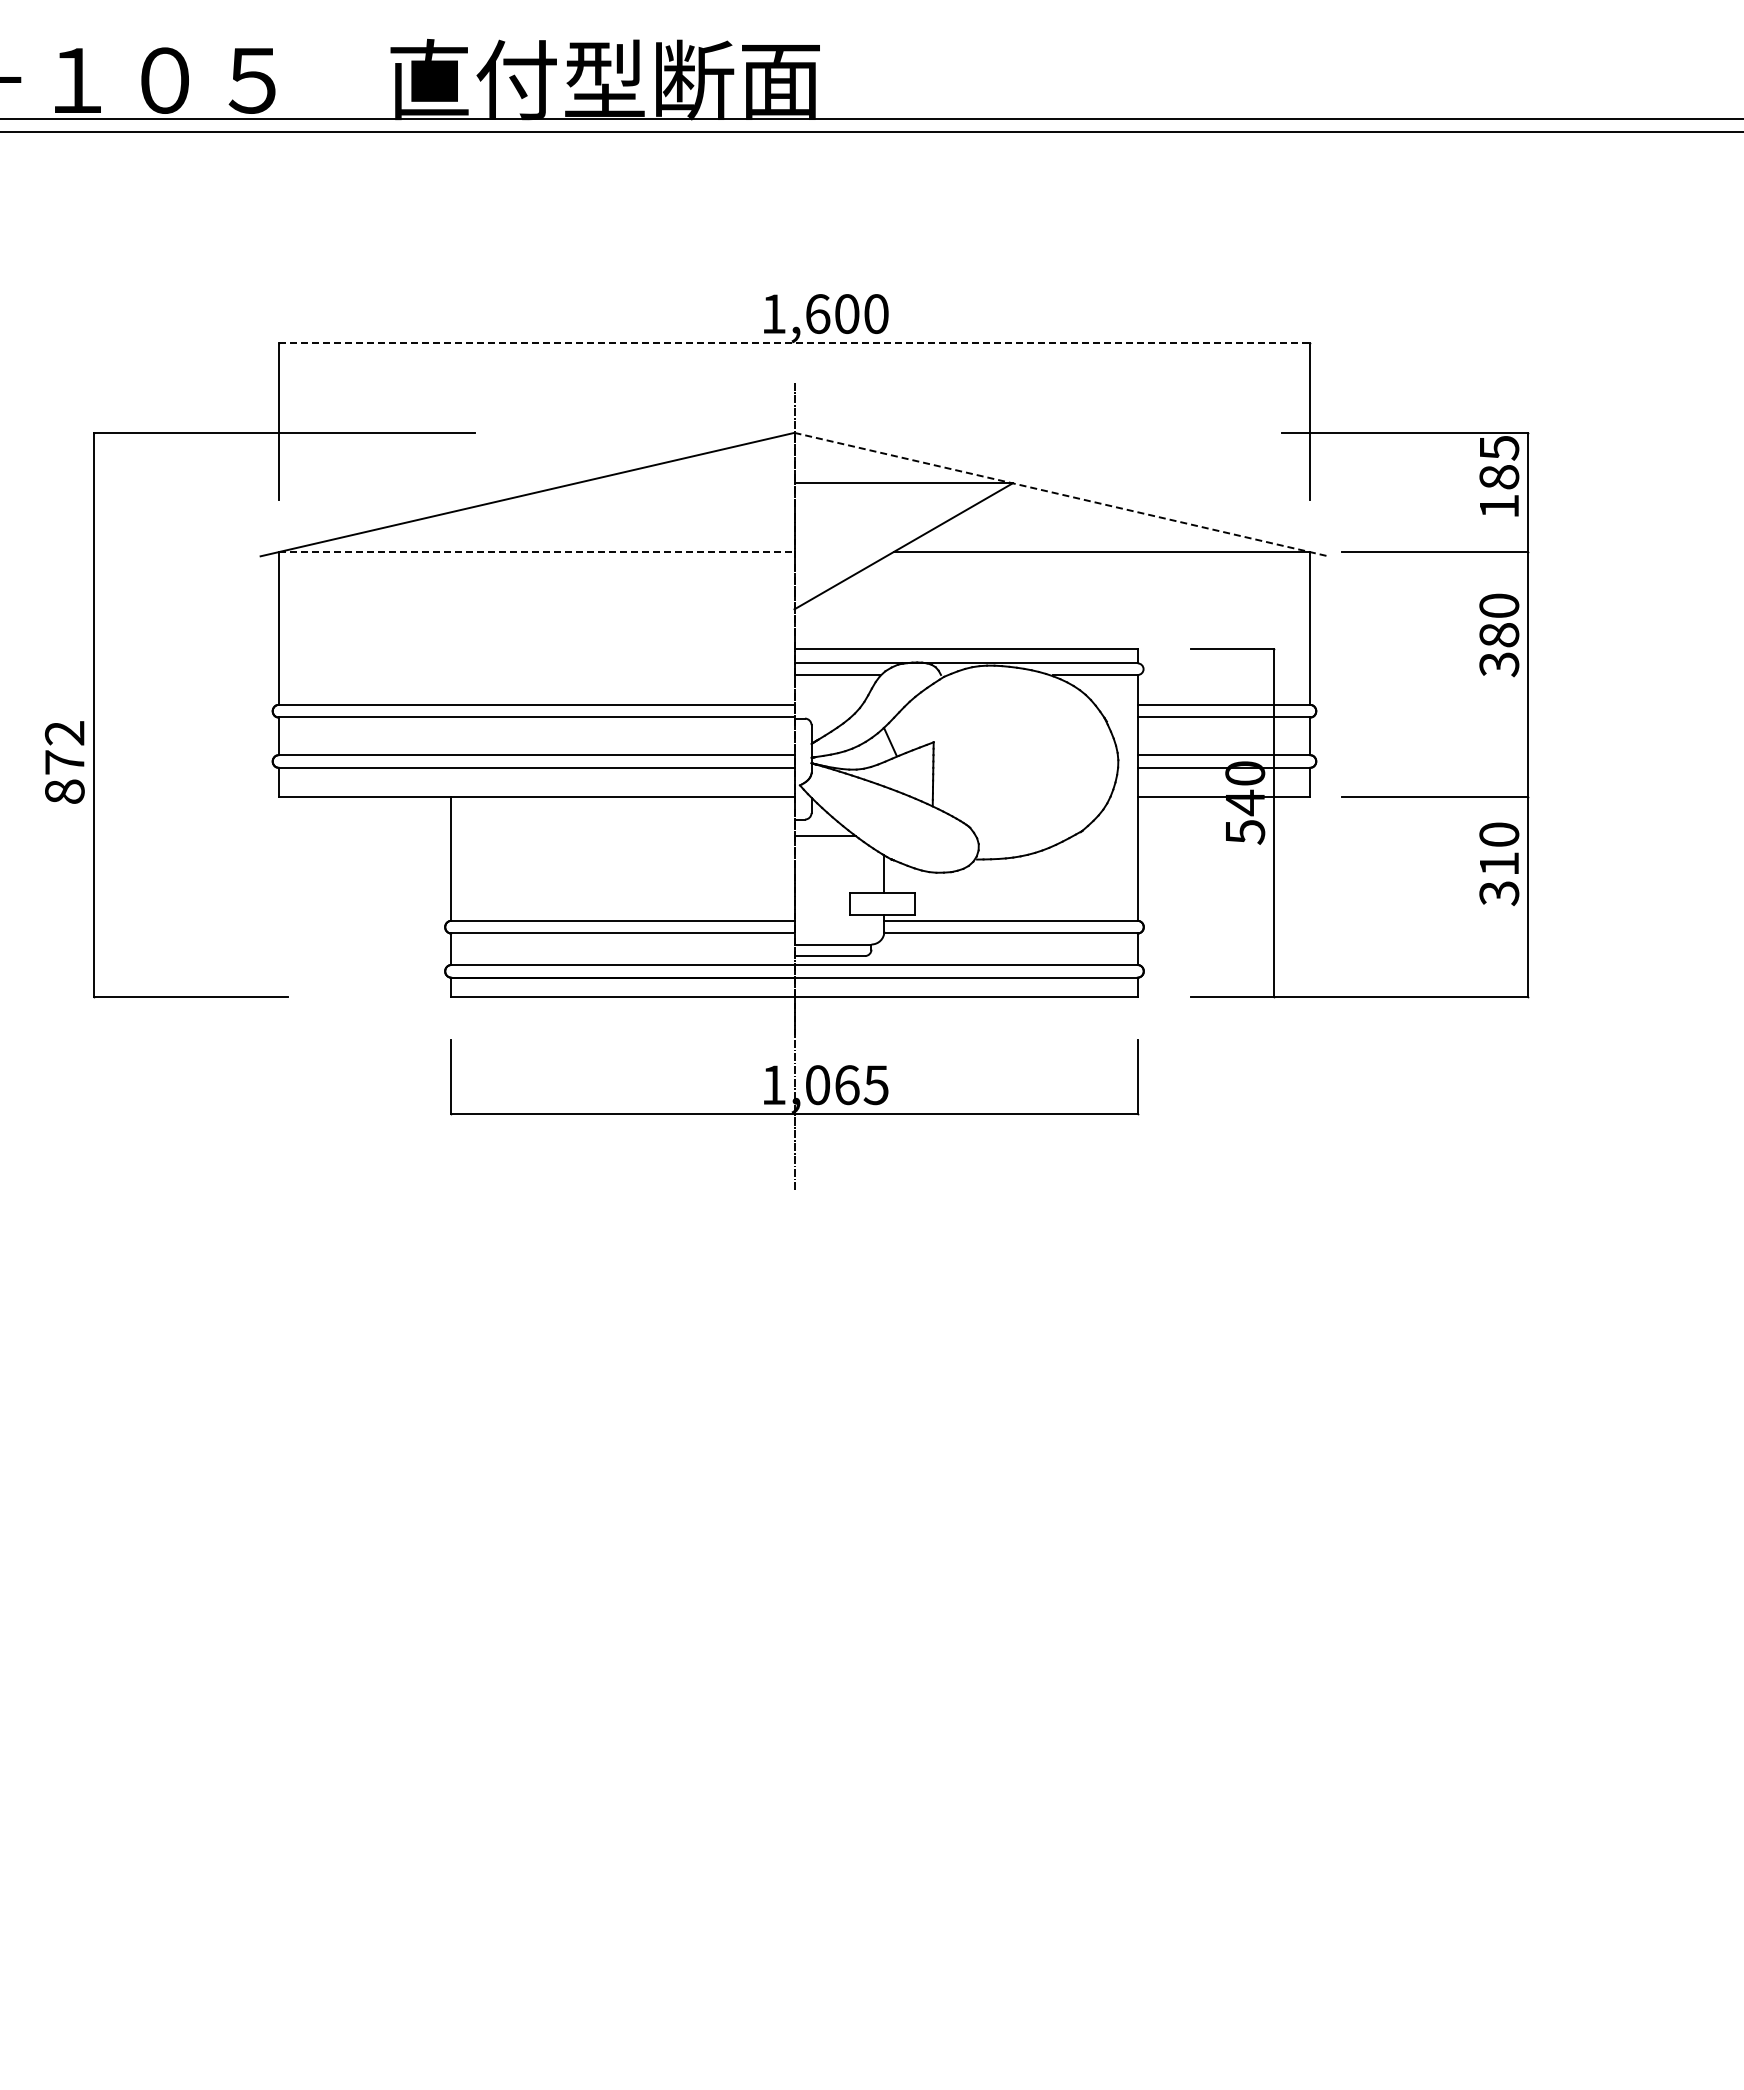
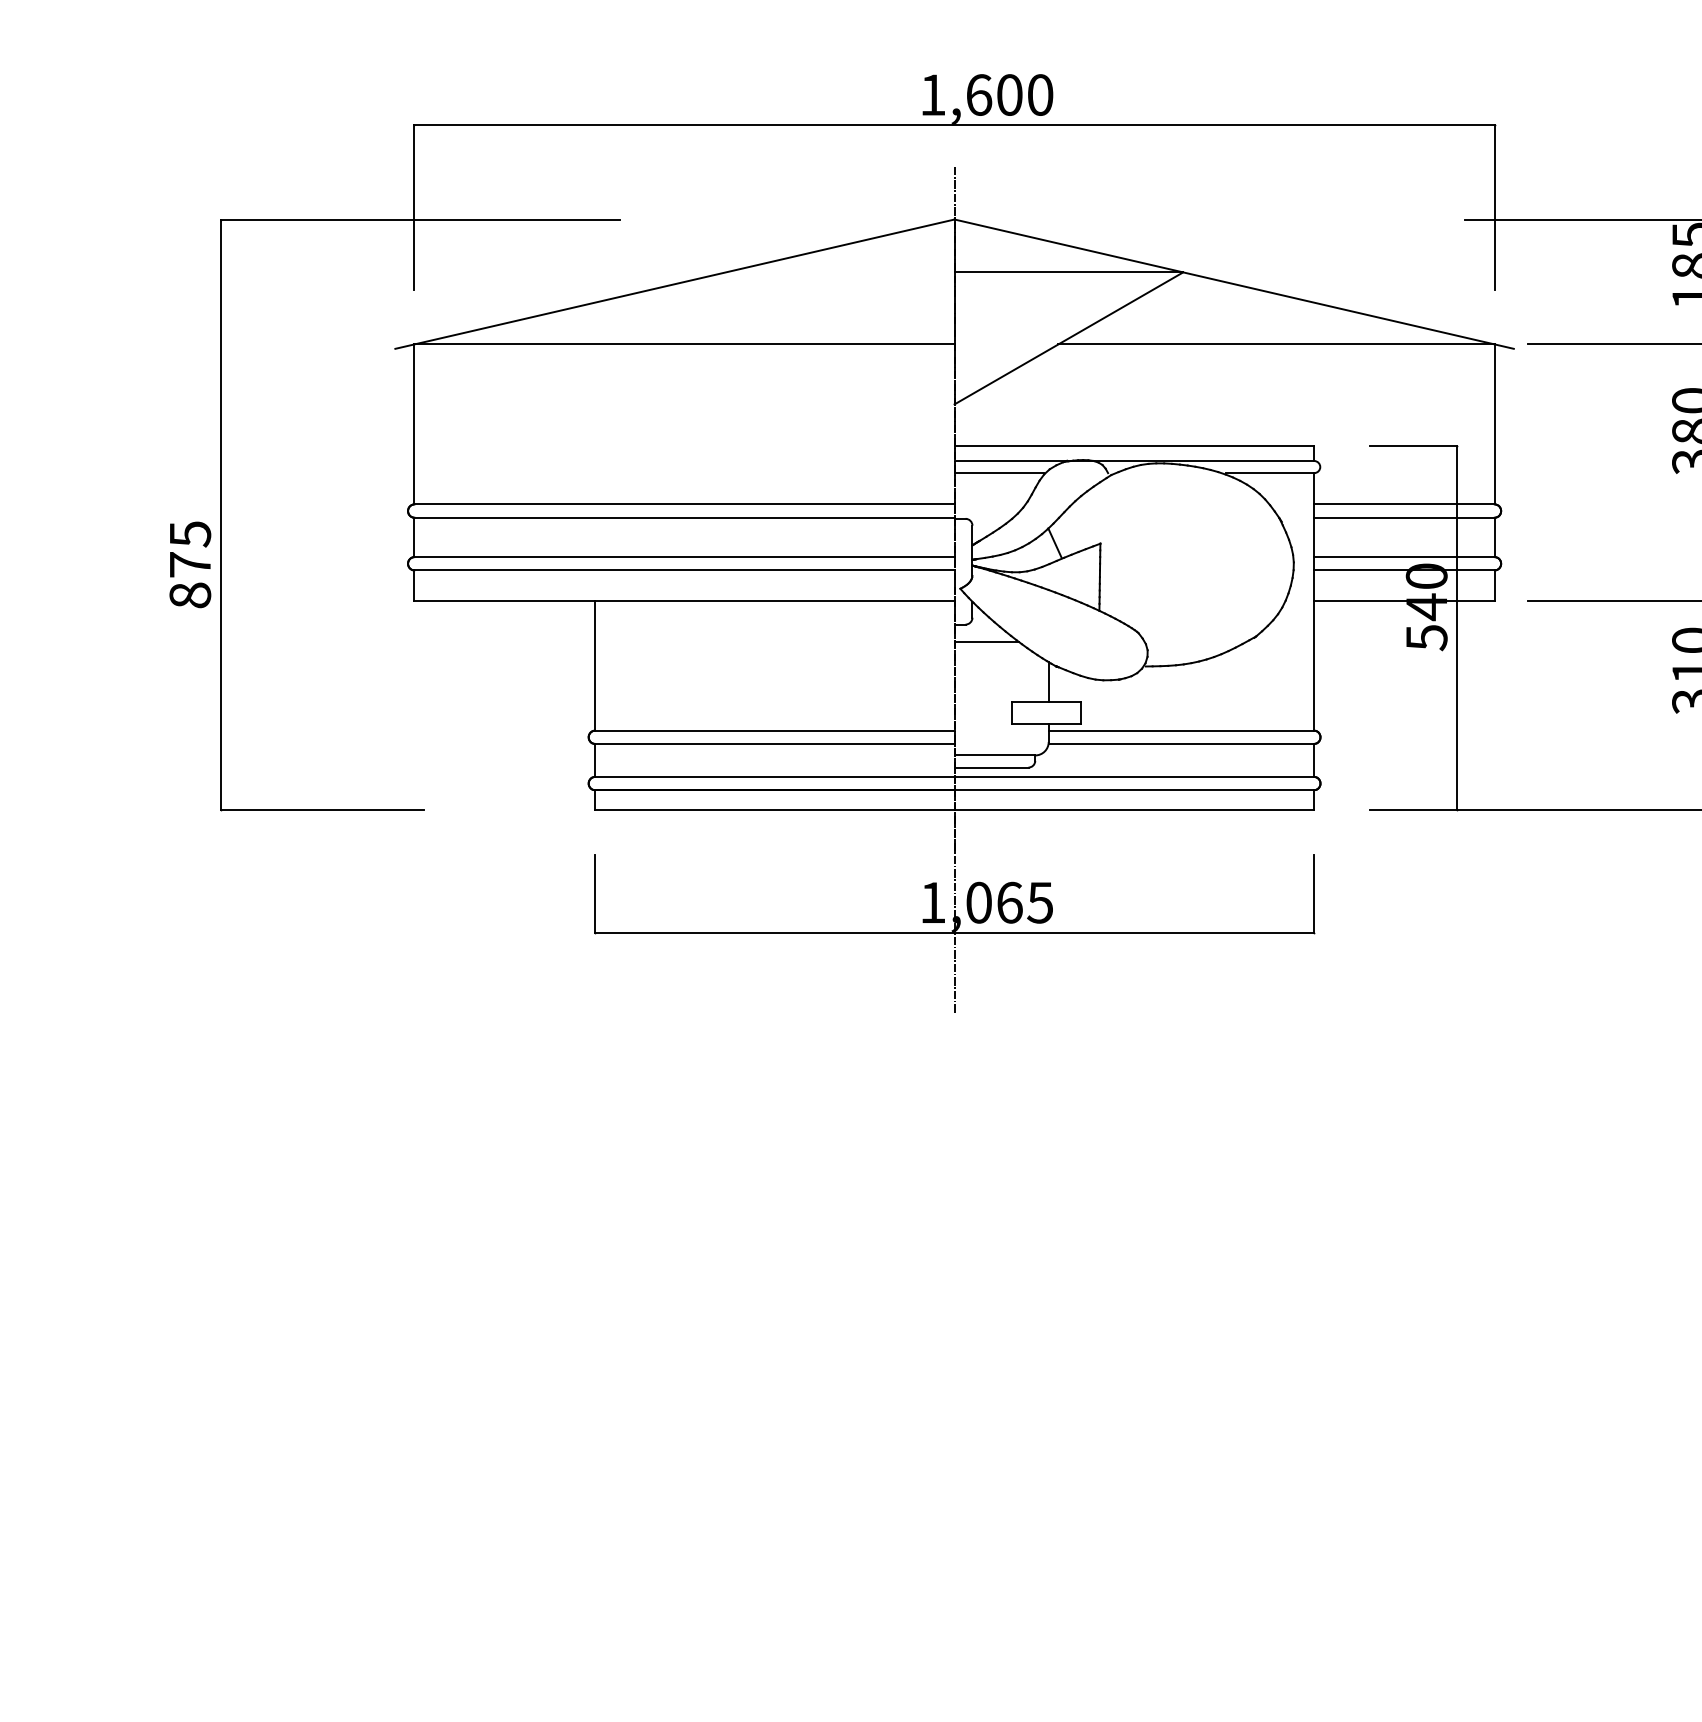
line: (794, 343) -> (954, 125), dashed -> solid
line: (1061, 494) -> (1234, 284), dashed -> solid
line: (536, 552) -> (684, 344), dashed -> solid
text: (64, 733) -> (189, 534), 872 -> 875

